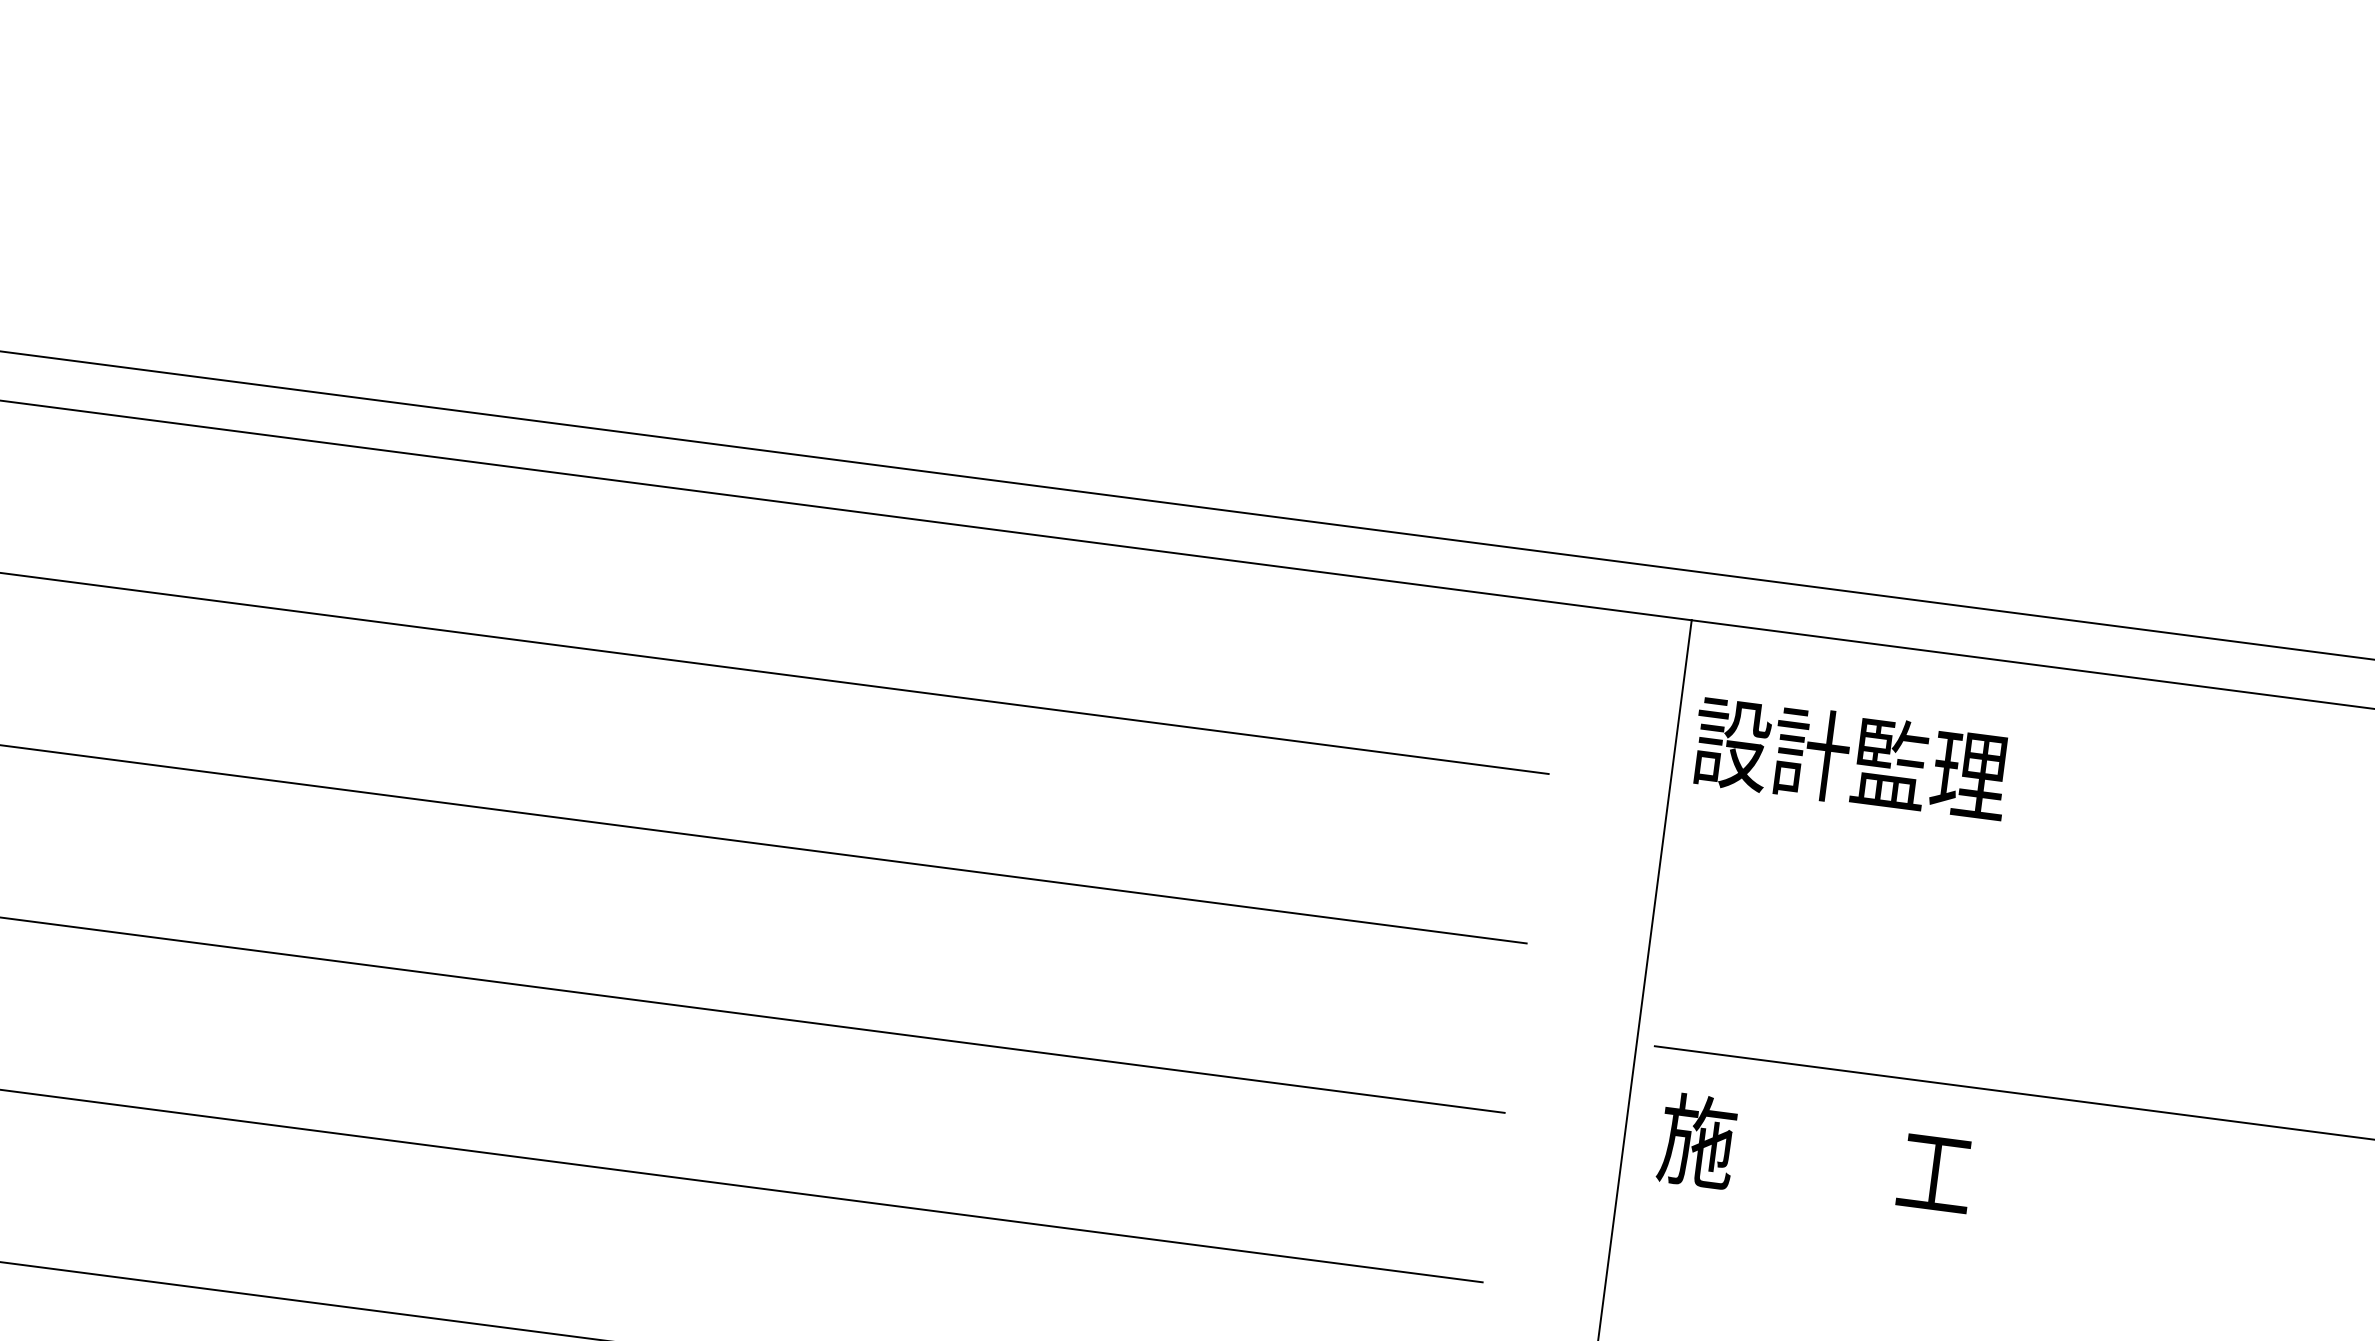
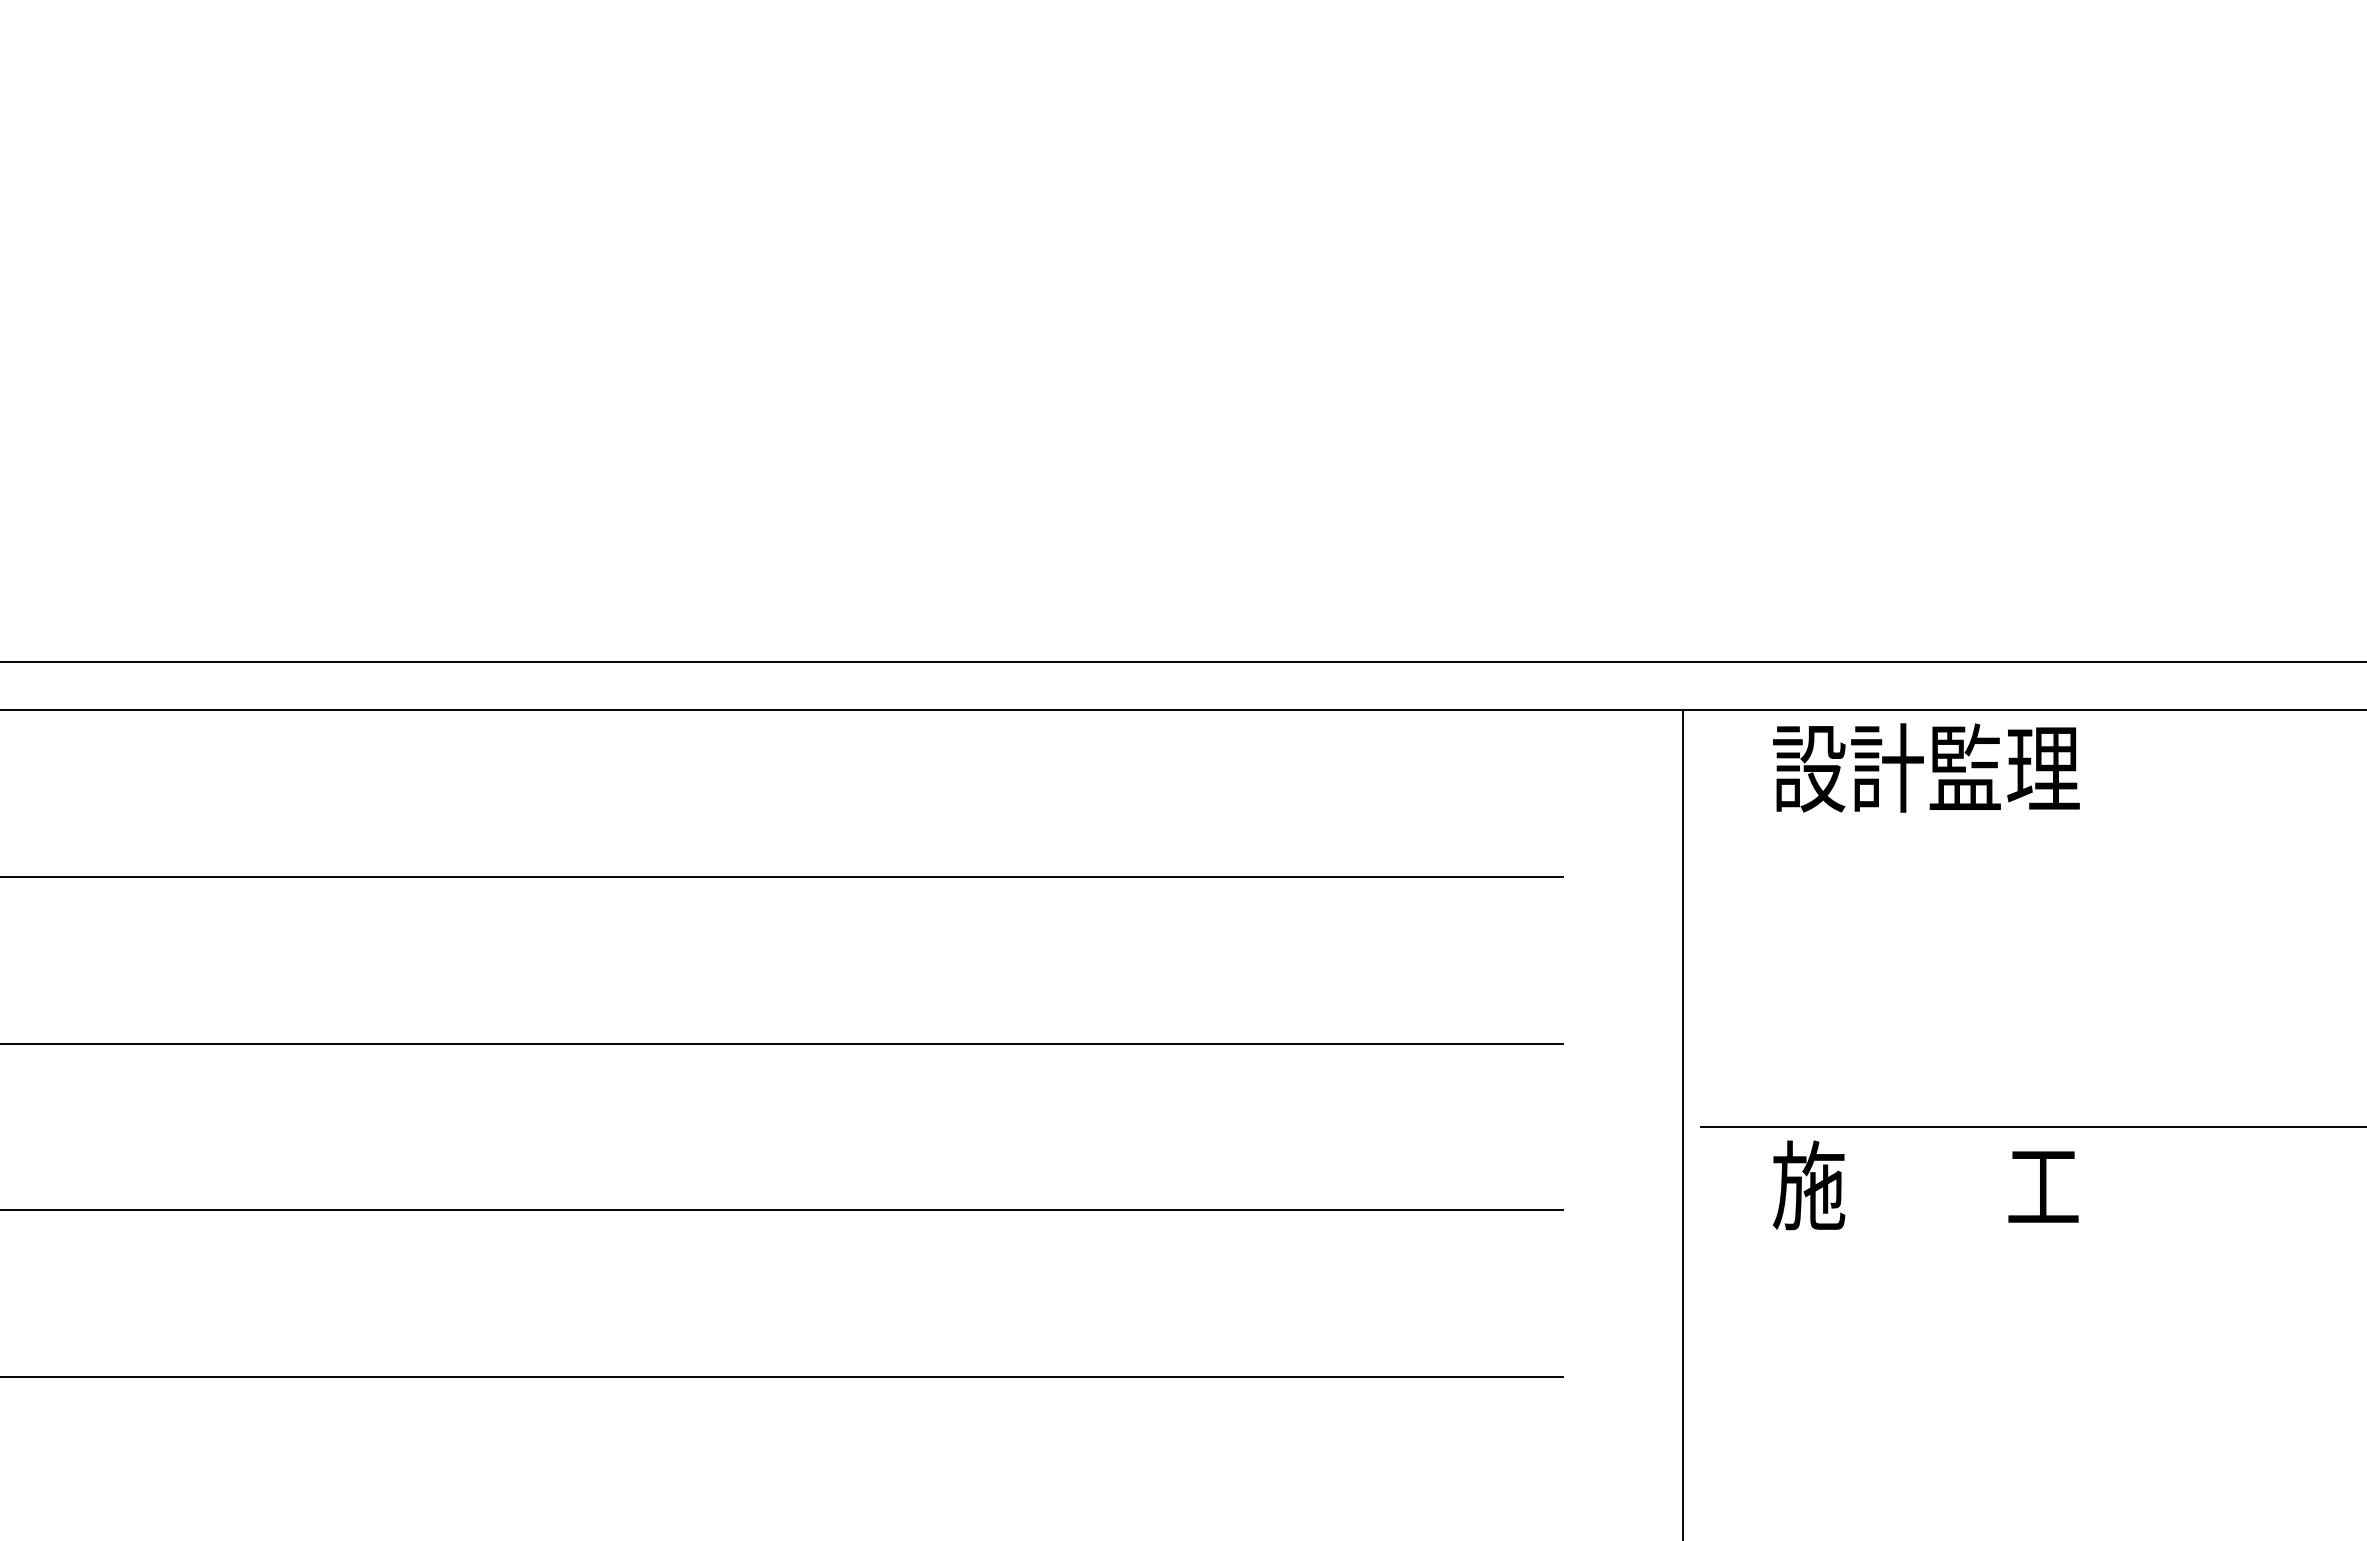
text: (1851, 758) -> (1926, 767), moved
text: (1815, 1156) -> (1925, 1185), moved

